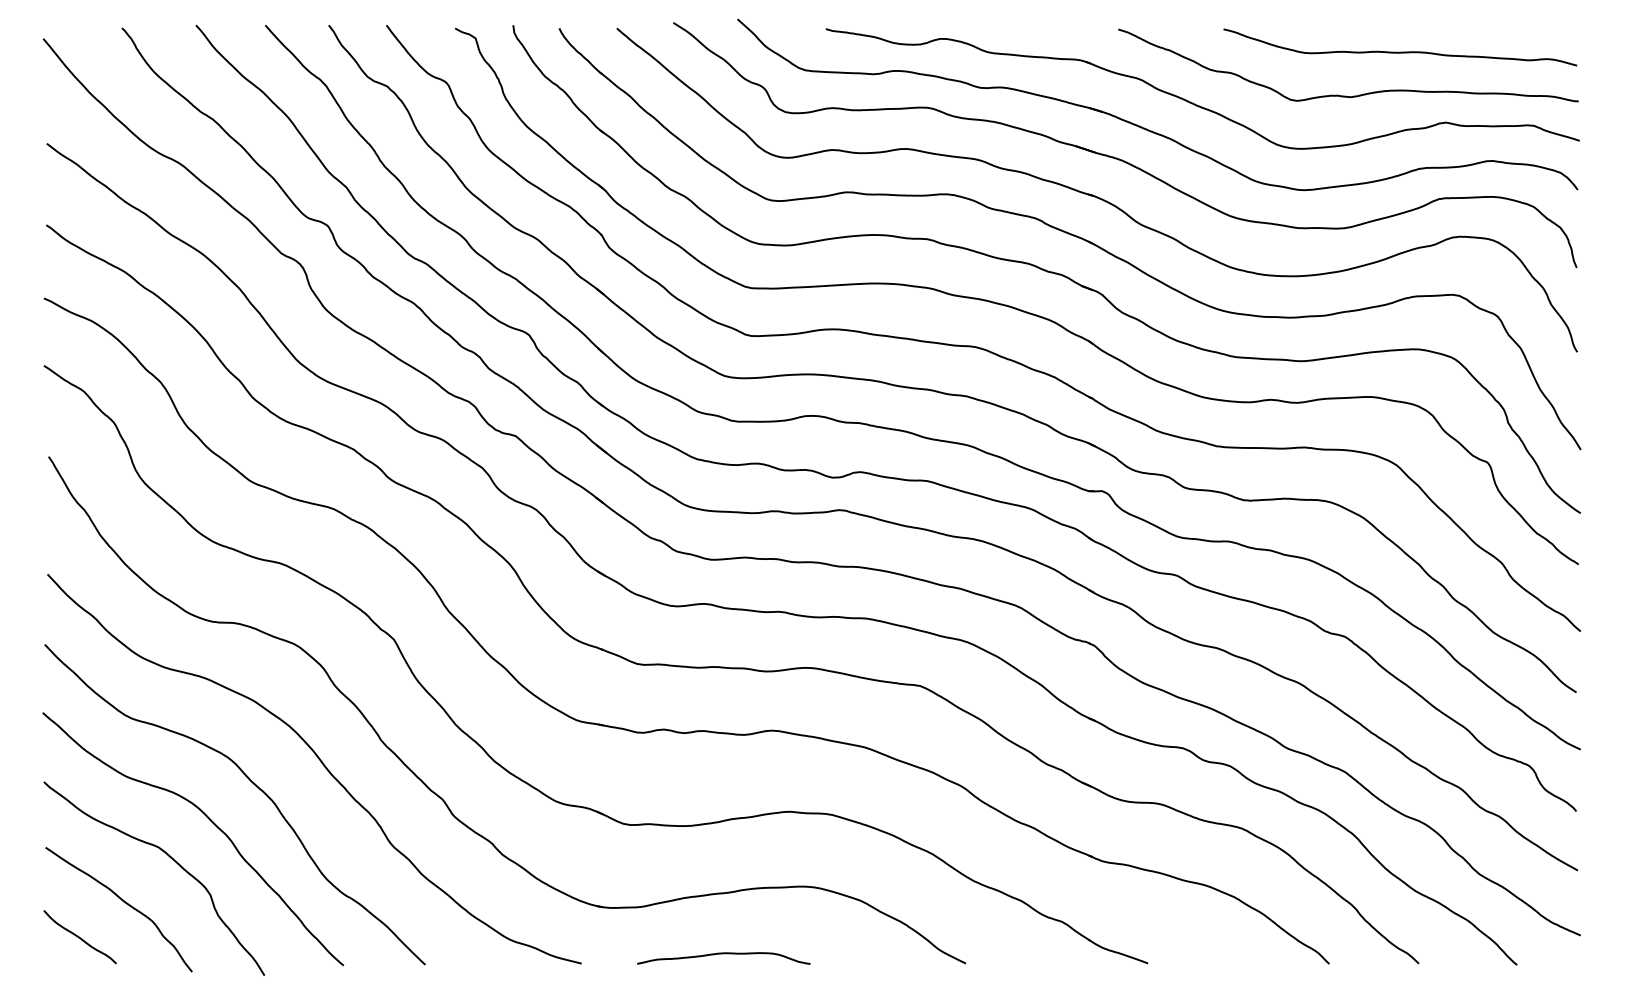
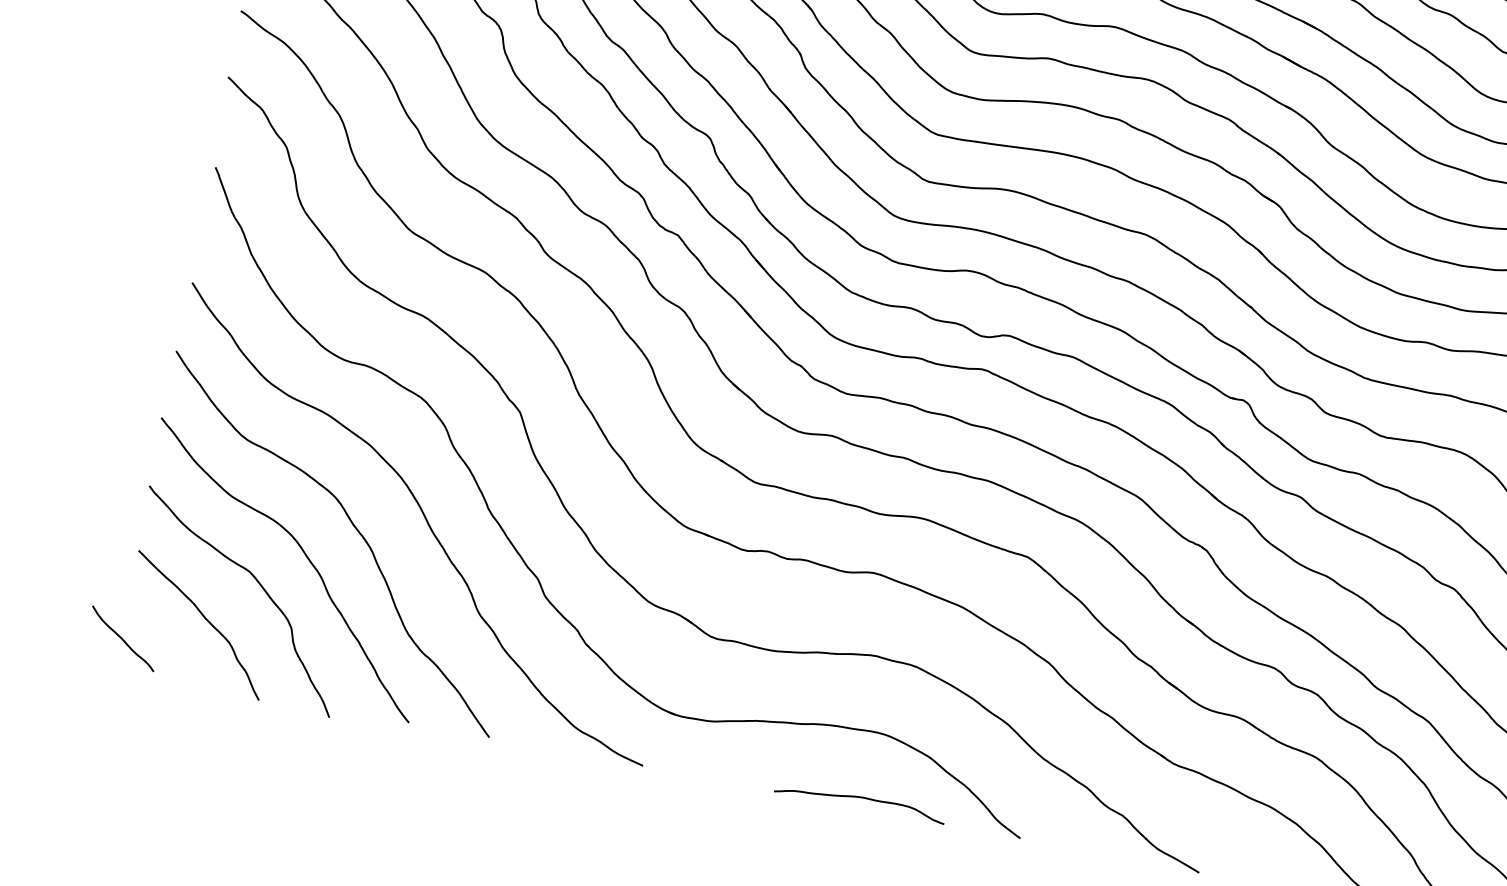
curve: (79, 937) -> (122, 639), moved
curve: (723, 954) -> (860, 798), moved

